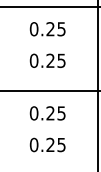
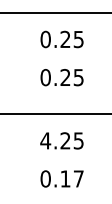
text: (33, 113) -> (44, 141), 0.25 -> 4.25
text: (55, 144) -> (71, 178), 0.25 -> 0.17

